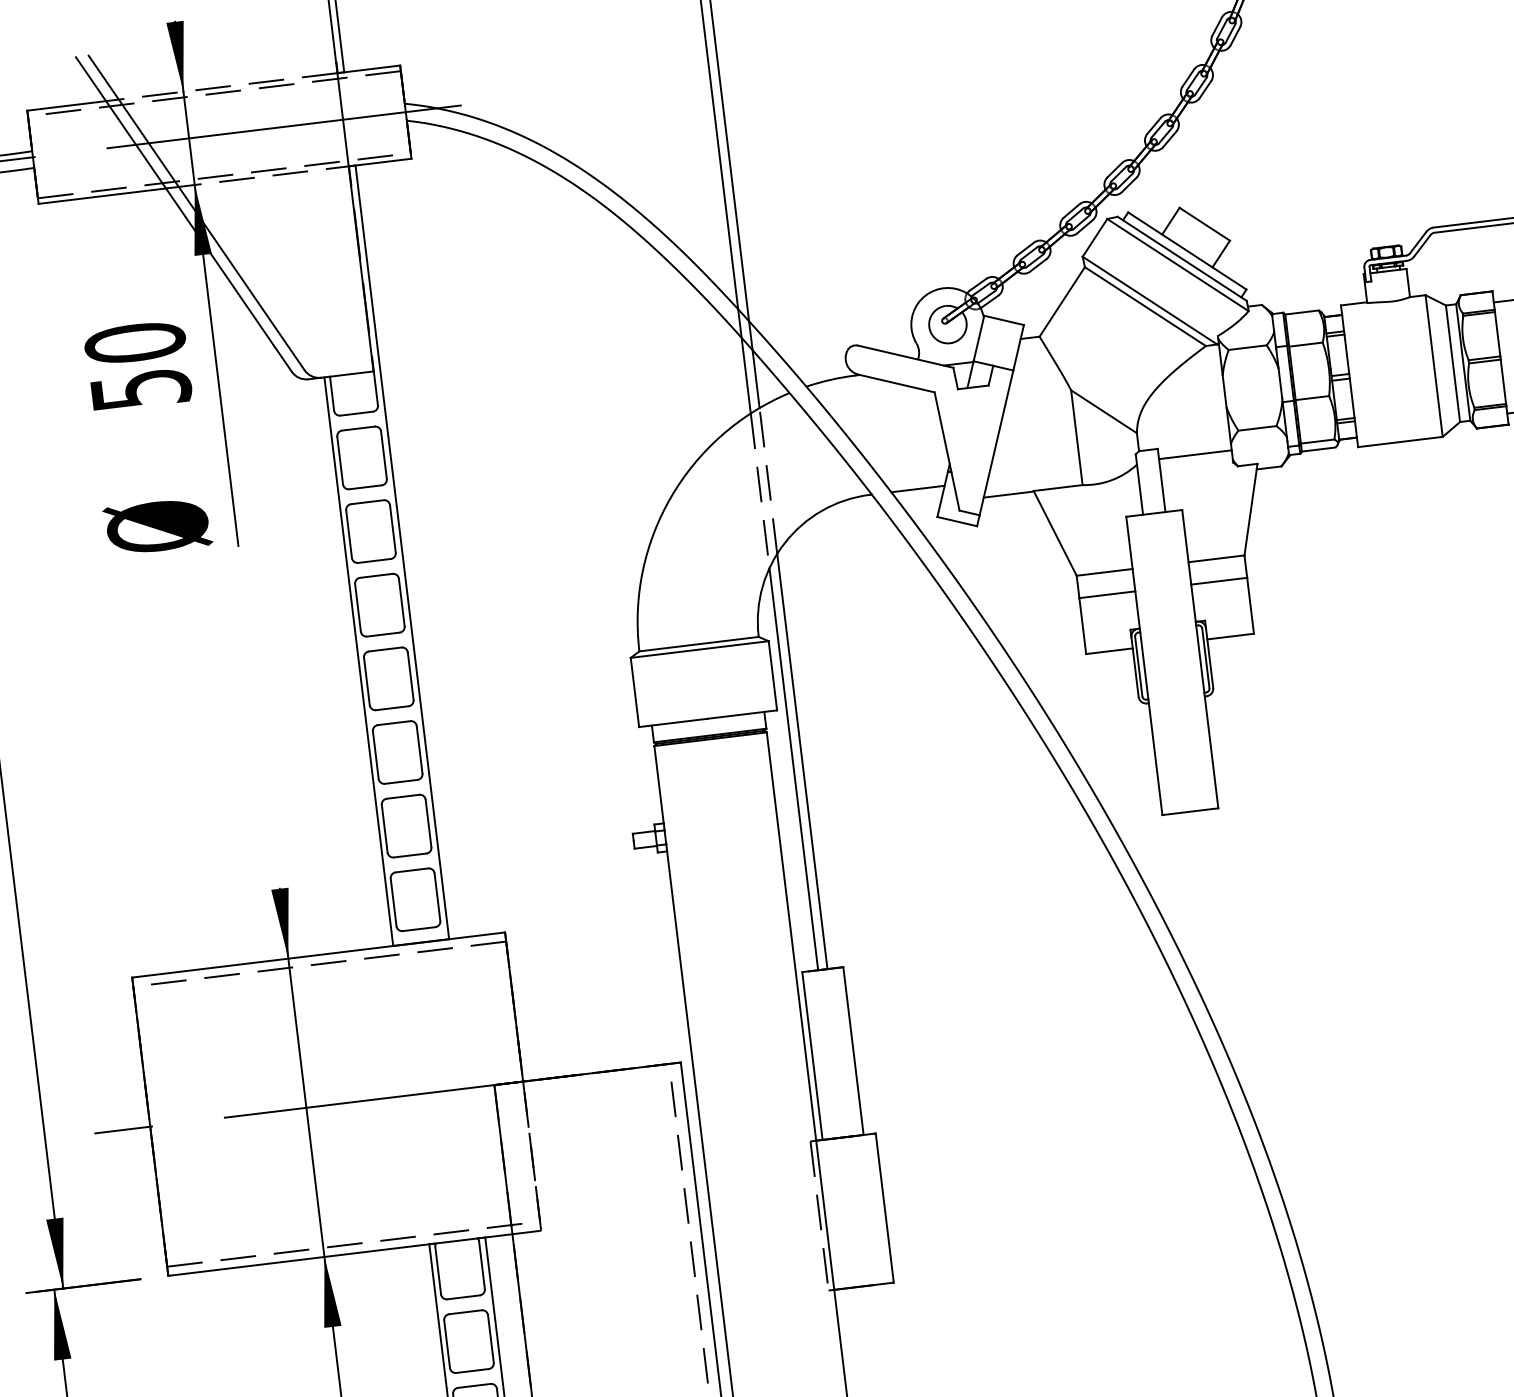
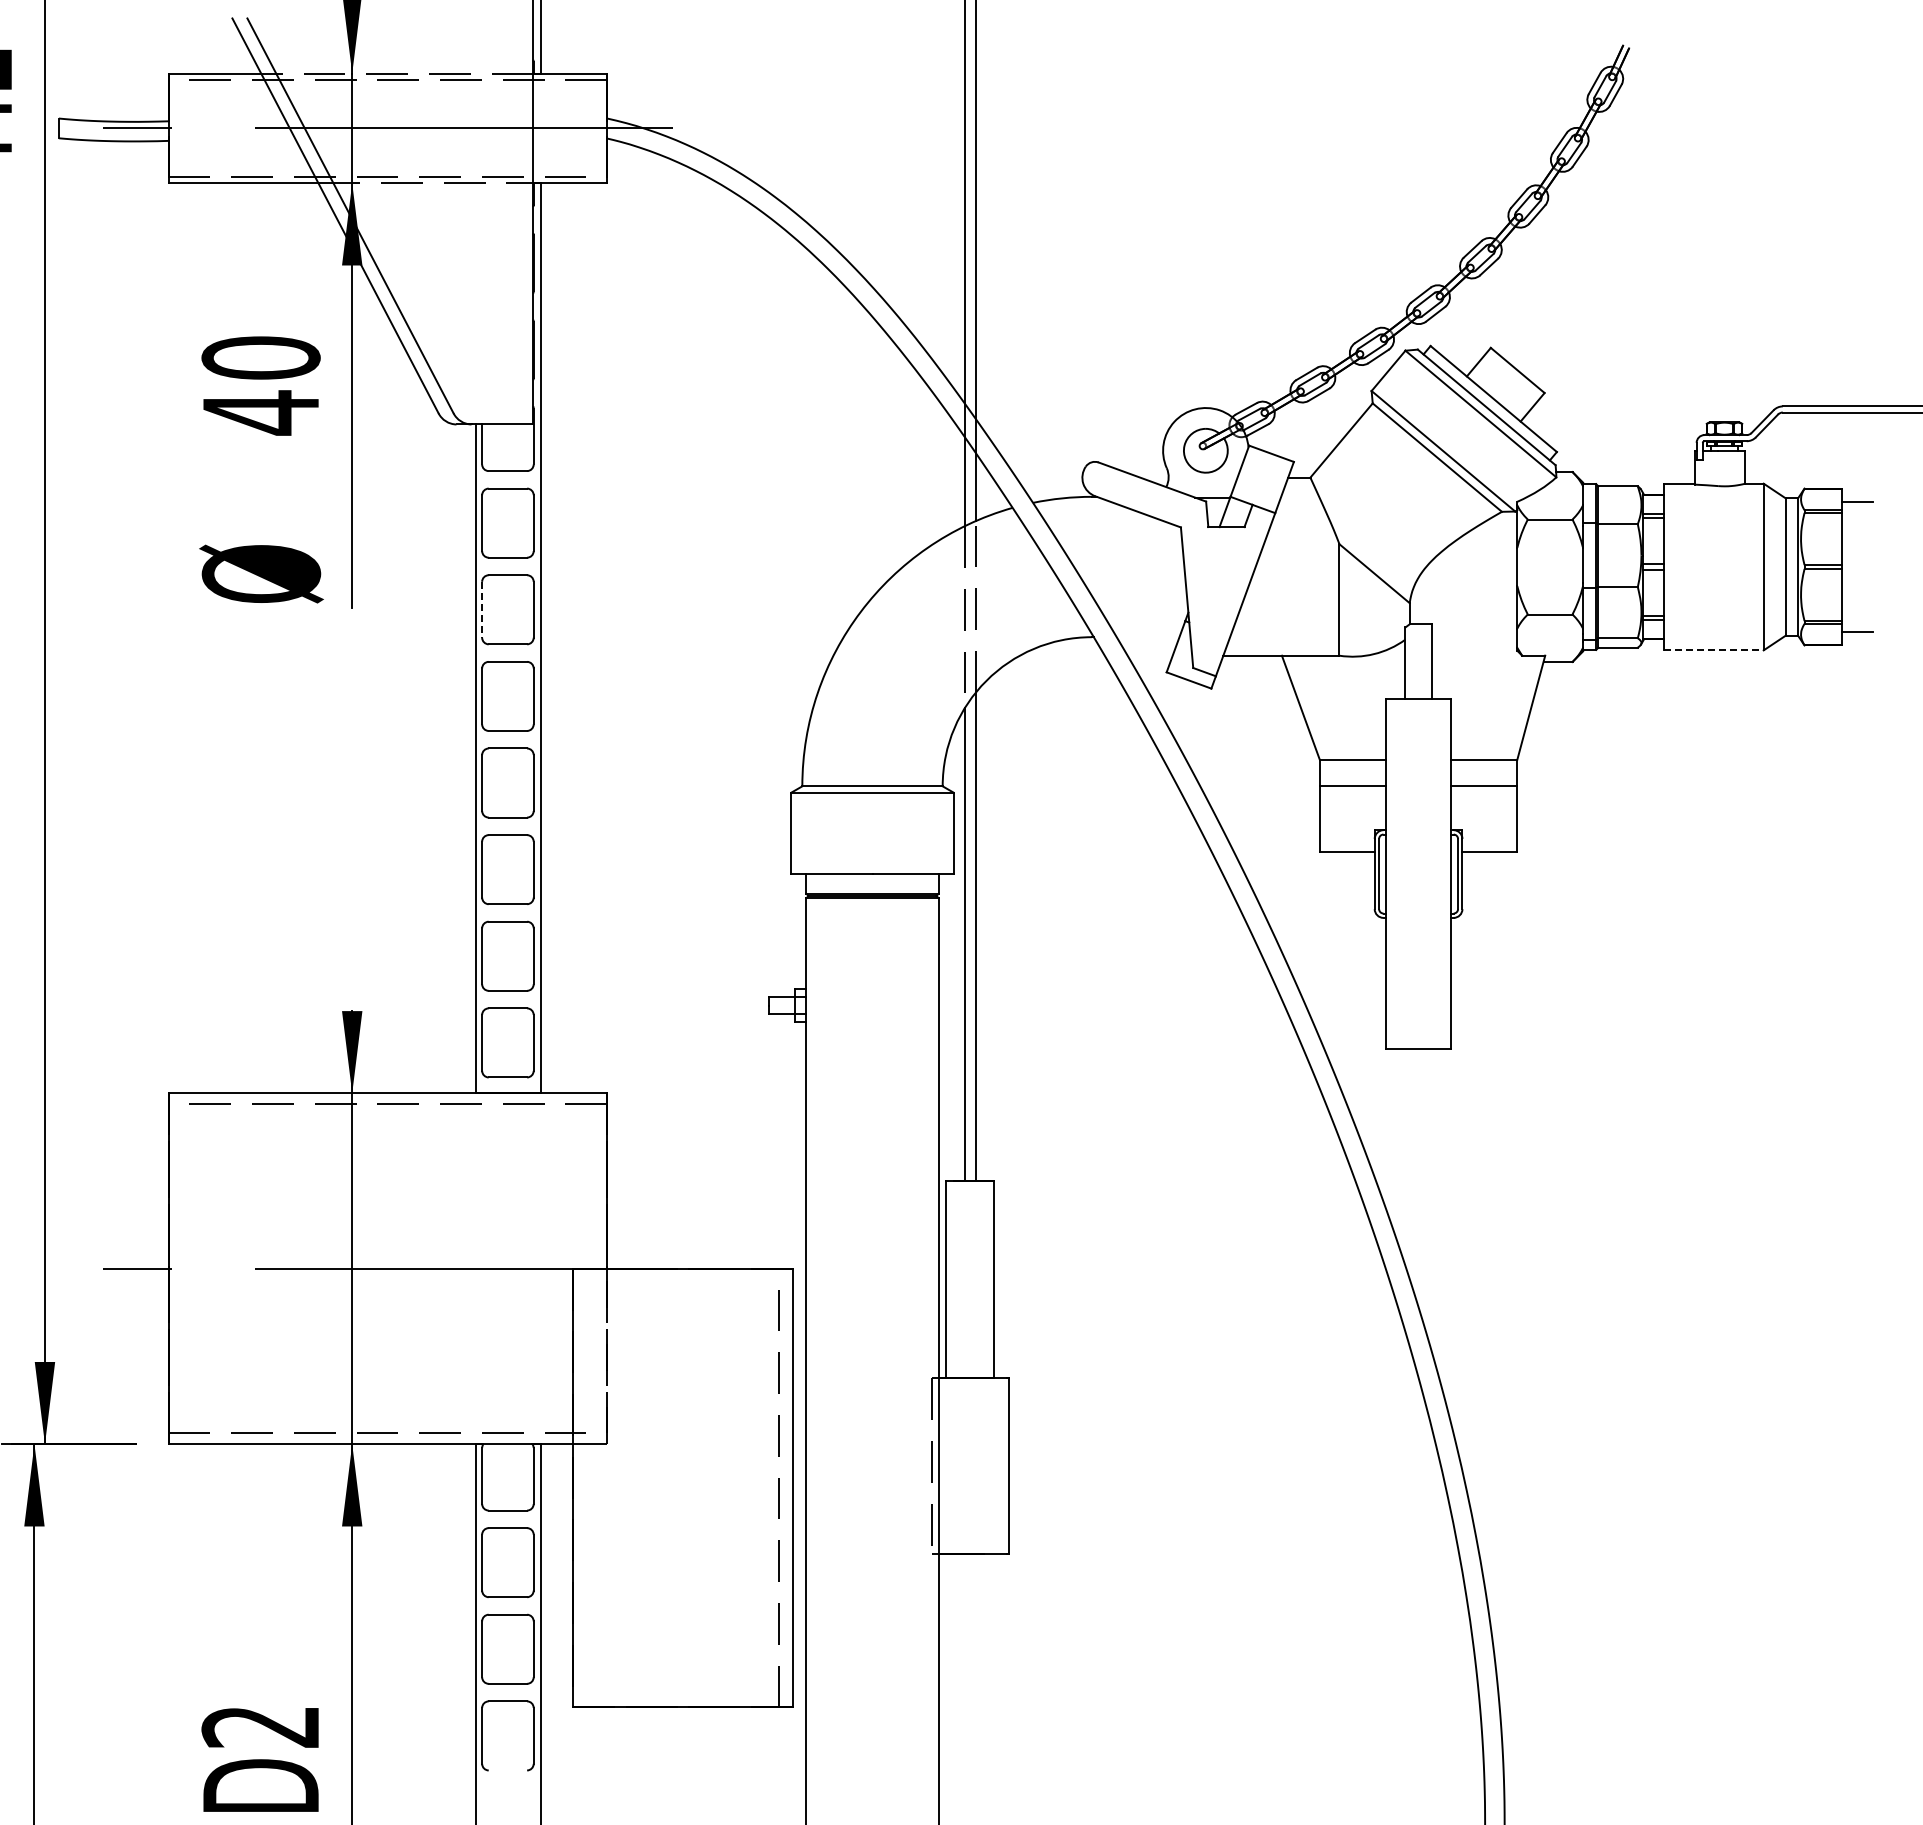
text: (141, 389) -> (261, 412), 50 -> 40
line: (1400, 442) -> (1713, 650), solid -> dashed
line: (1195, 454) -> (1474, 636), removed
line: (917, 489) -> (1147, 637), removed
line: (349, 533) -> (482, 609), solid -> dashed

